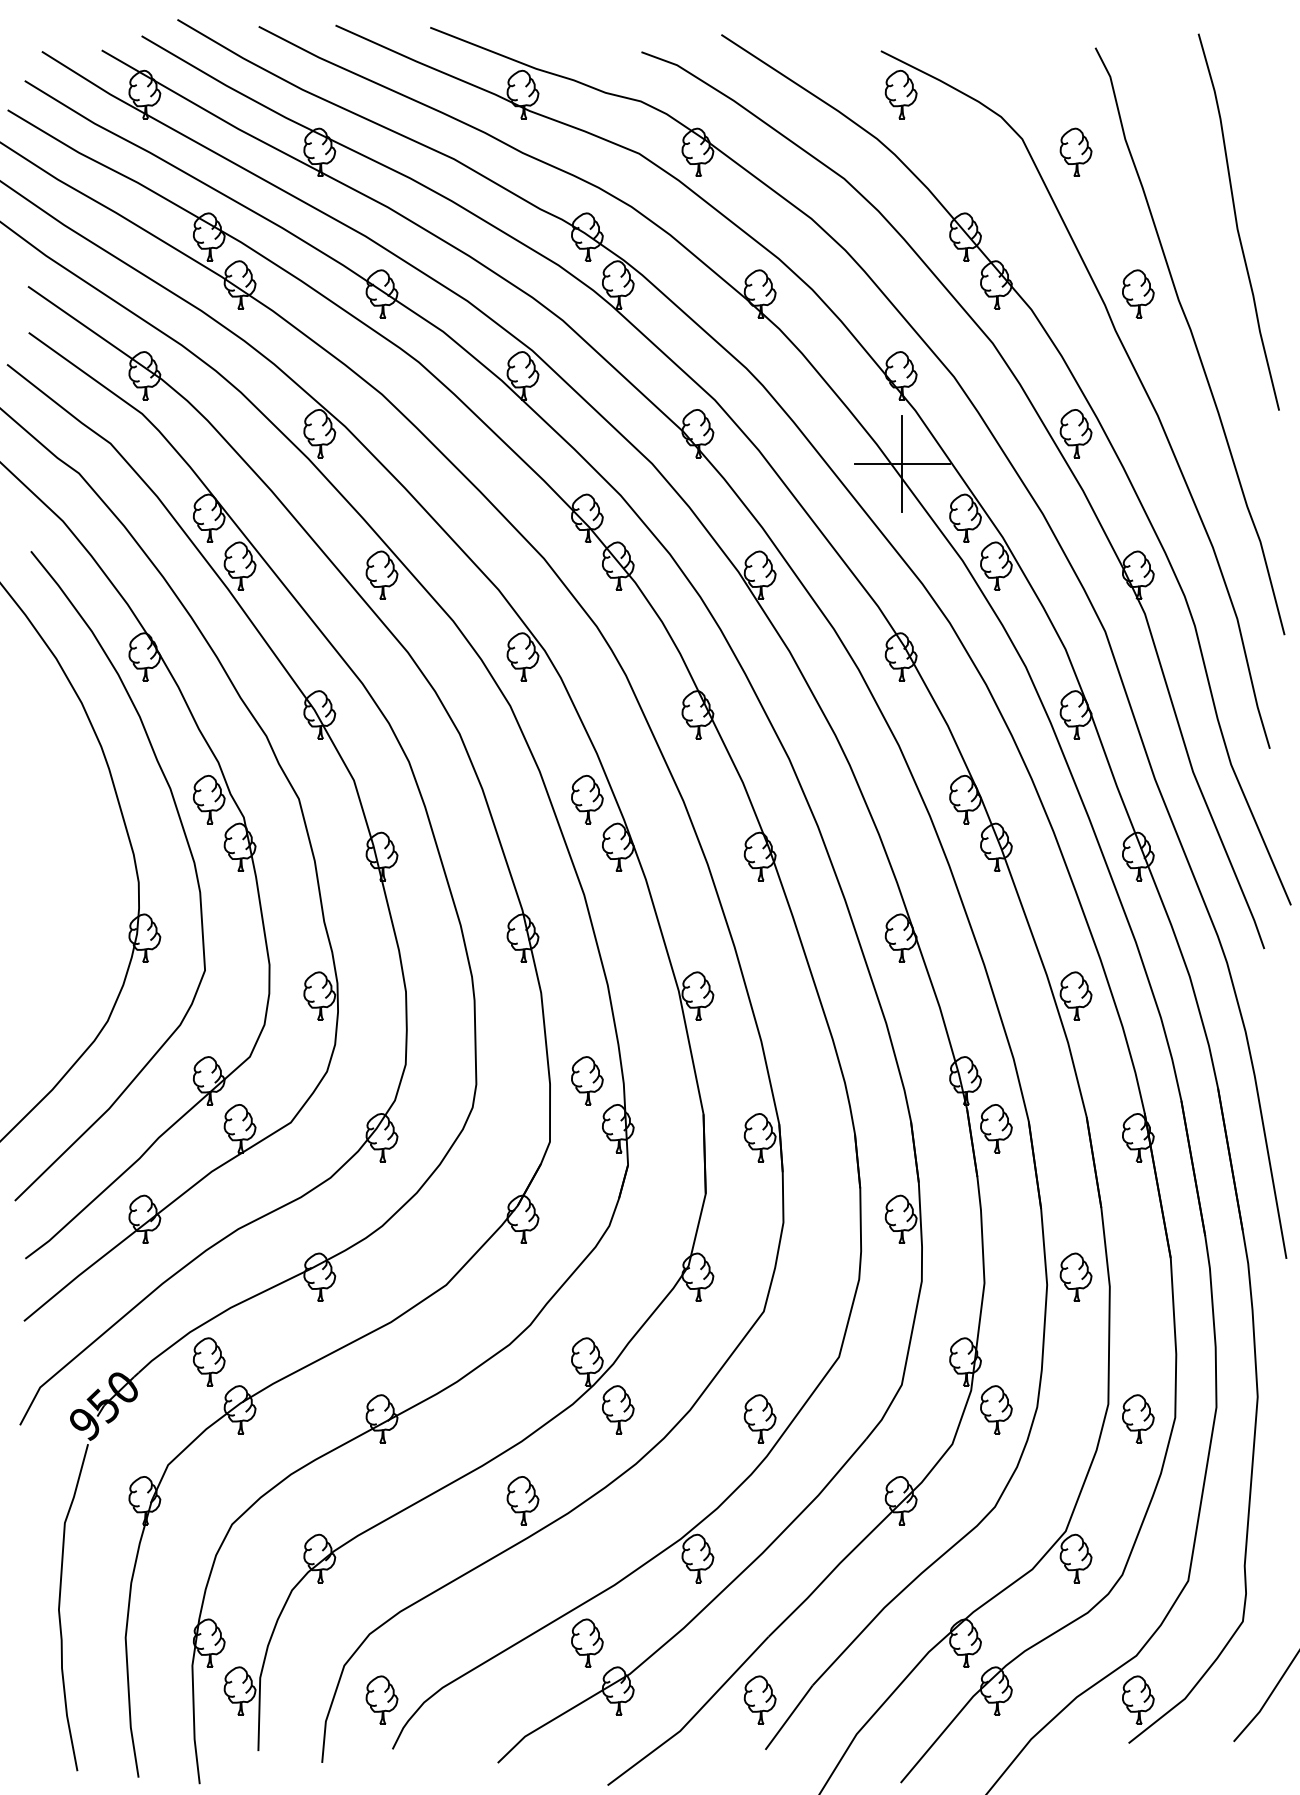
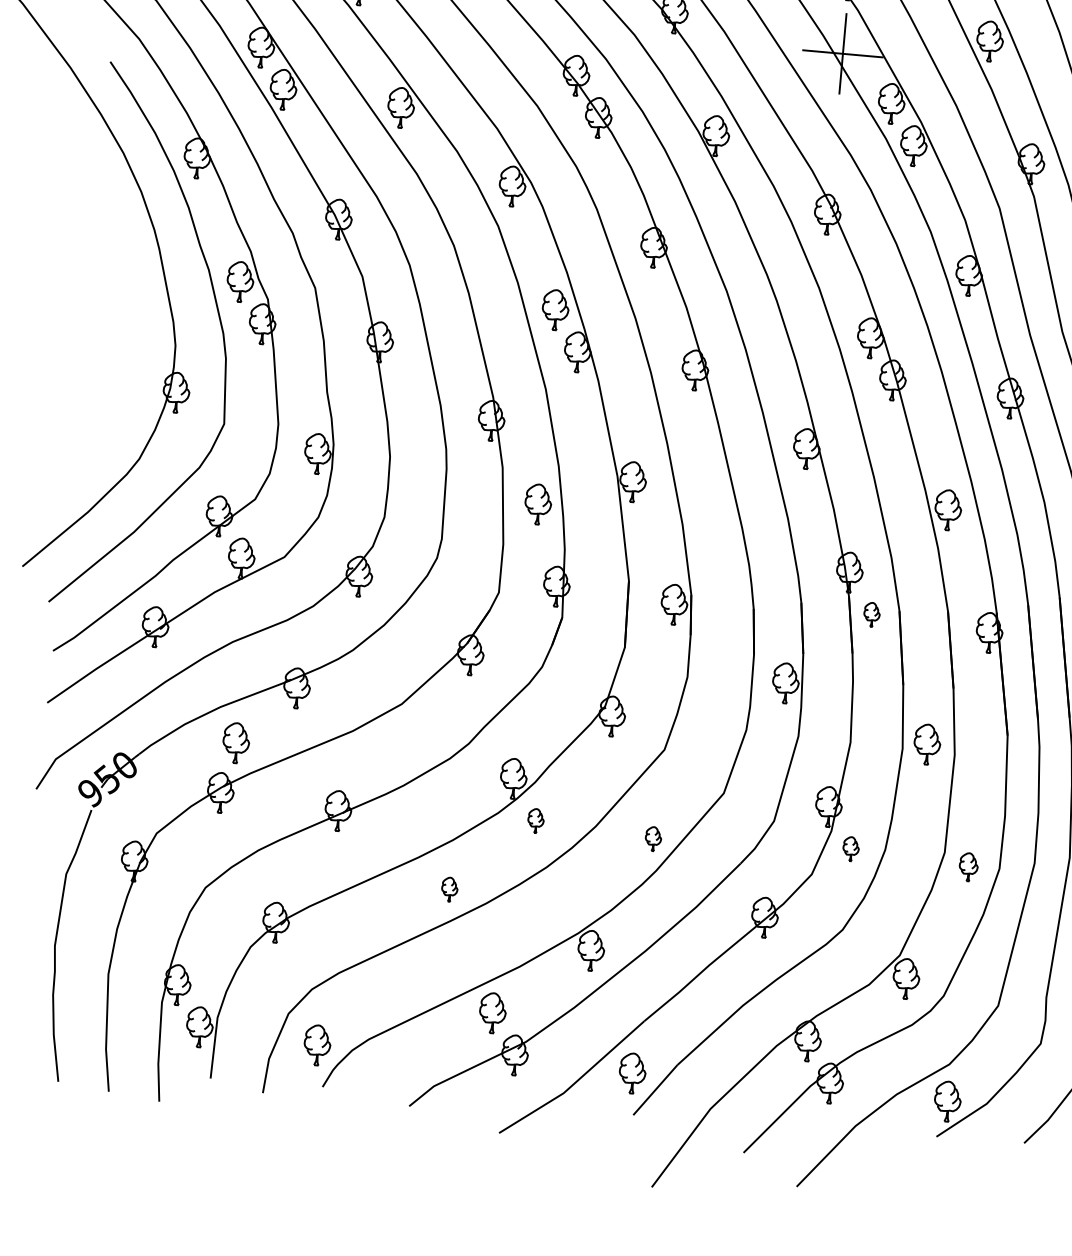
part: (587, 1080) -> (538, 504), moved
part: (996, 1128) -> (872, 614), size x0.6
part: (209, 1361) -> (236, 742), moved
part: (618, 1409) -> (536, 820), size x0.6
part: (996, 1409) -> (851, 848), size x0.6
part: (759, 1418) -> (652, 838), size x0.6
part: (1138, 1418) -> (968, 866), size x0.7
part: (522, 1500) -> (449, 889), size x0.6

